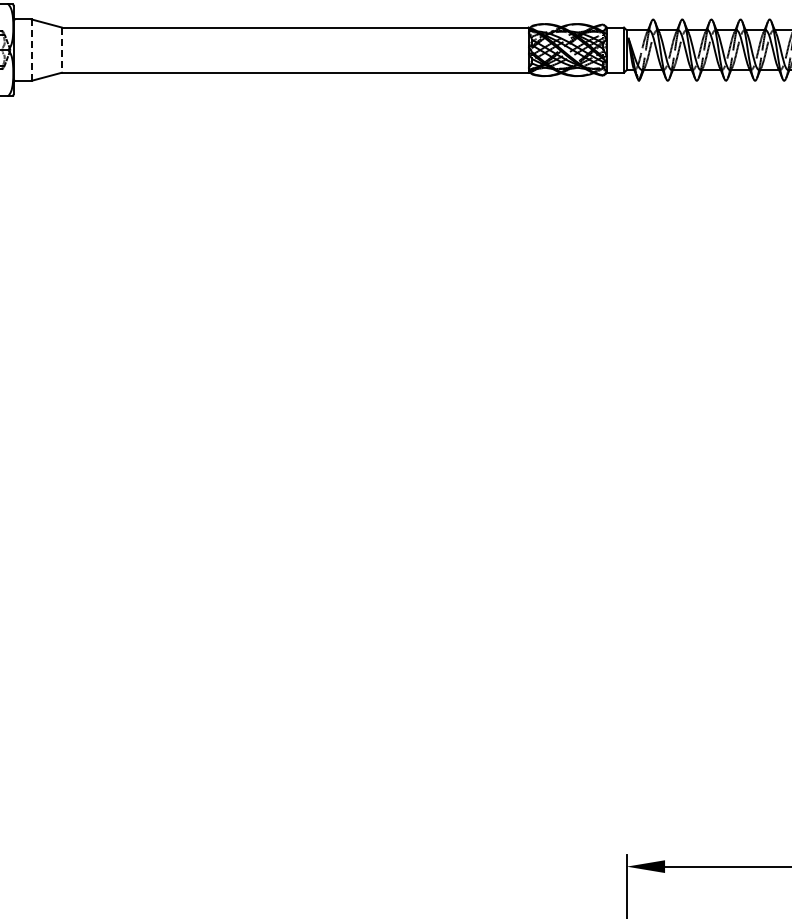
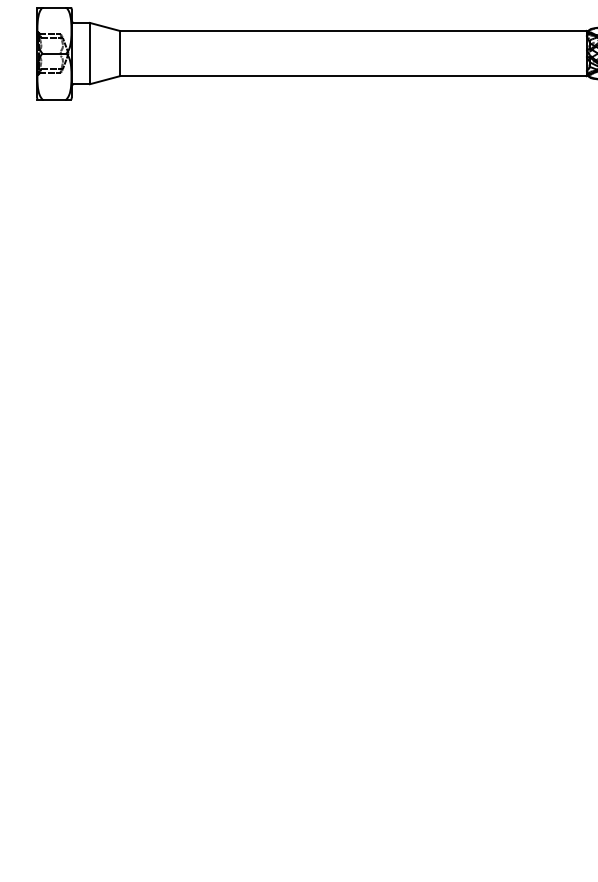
line: (31, 50) -> (89, 53), dashed -> solid
line: (61, 50) -> (119, 53), dashed -> solid

